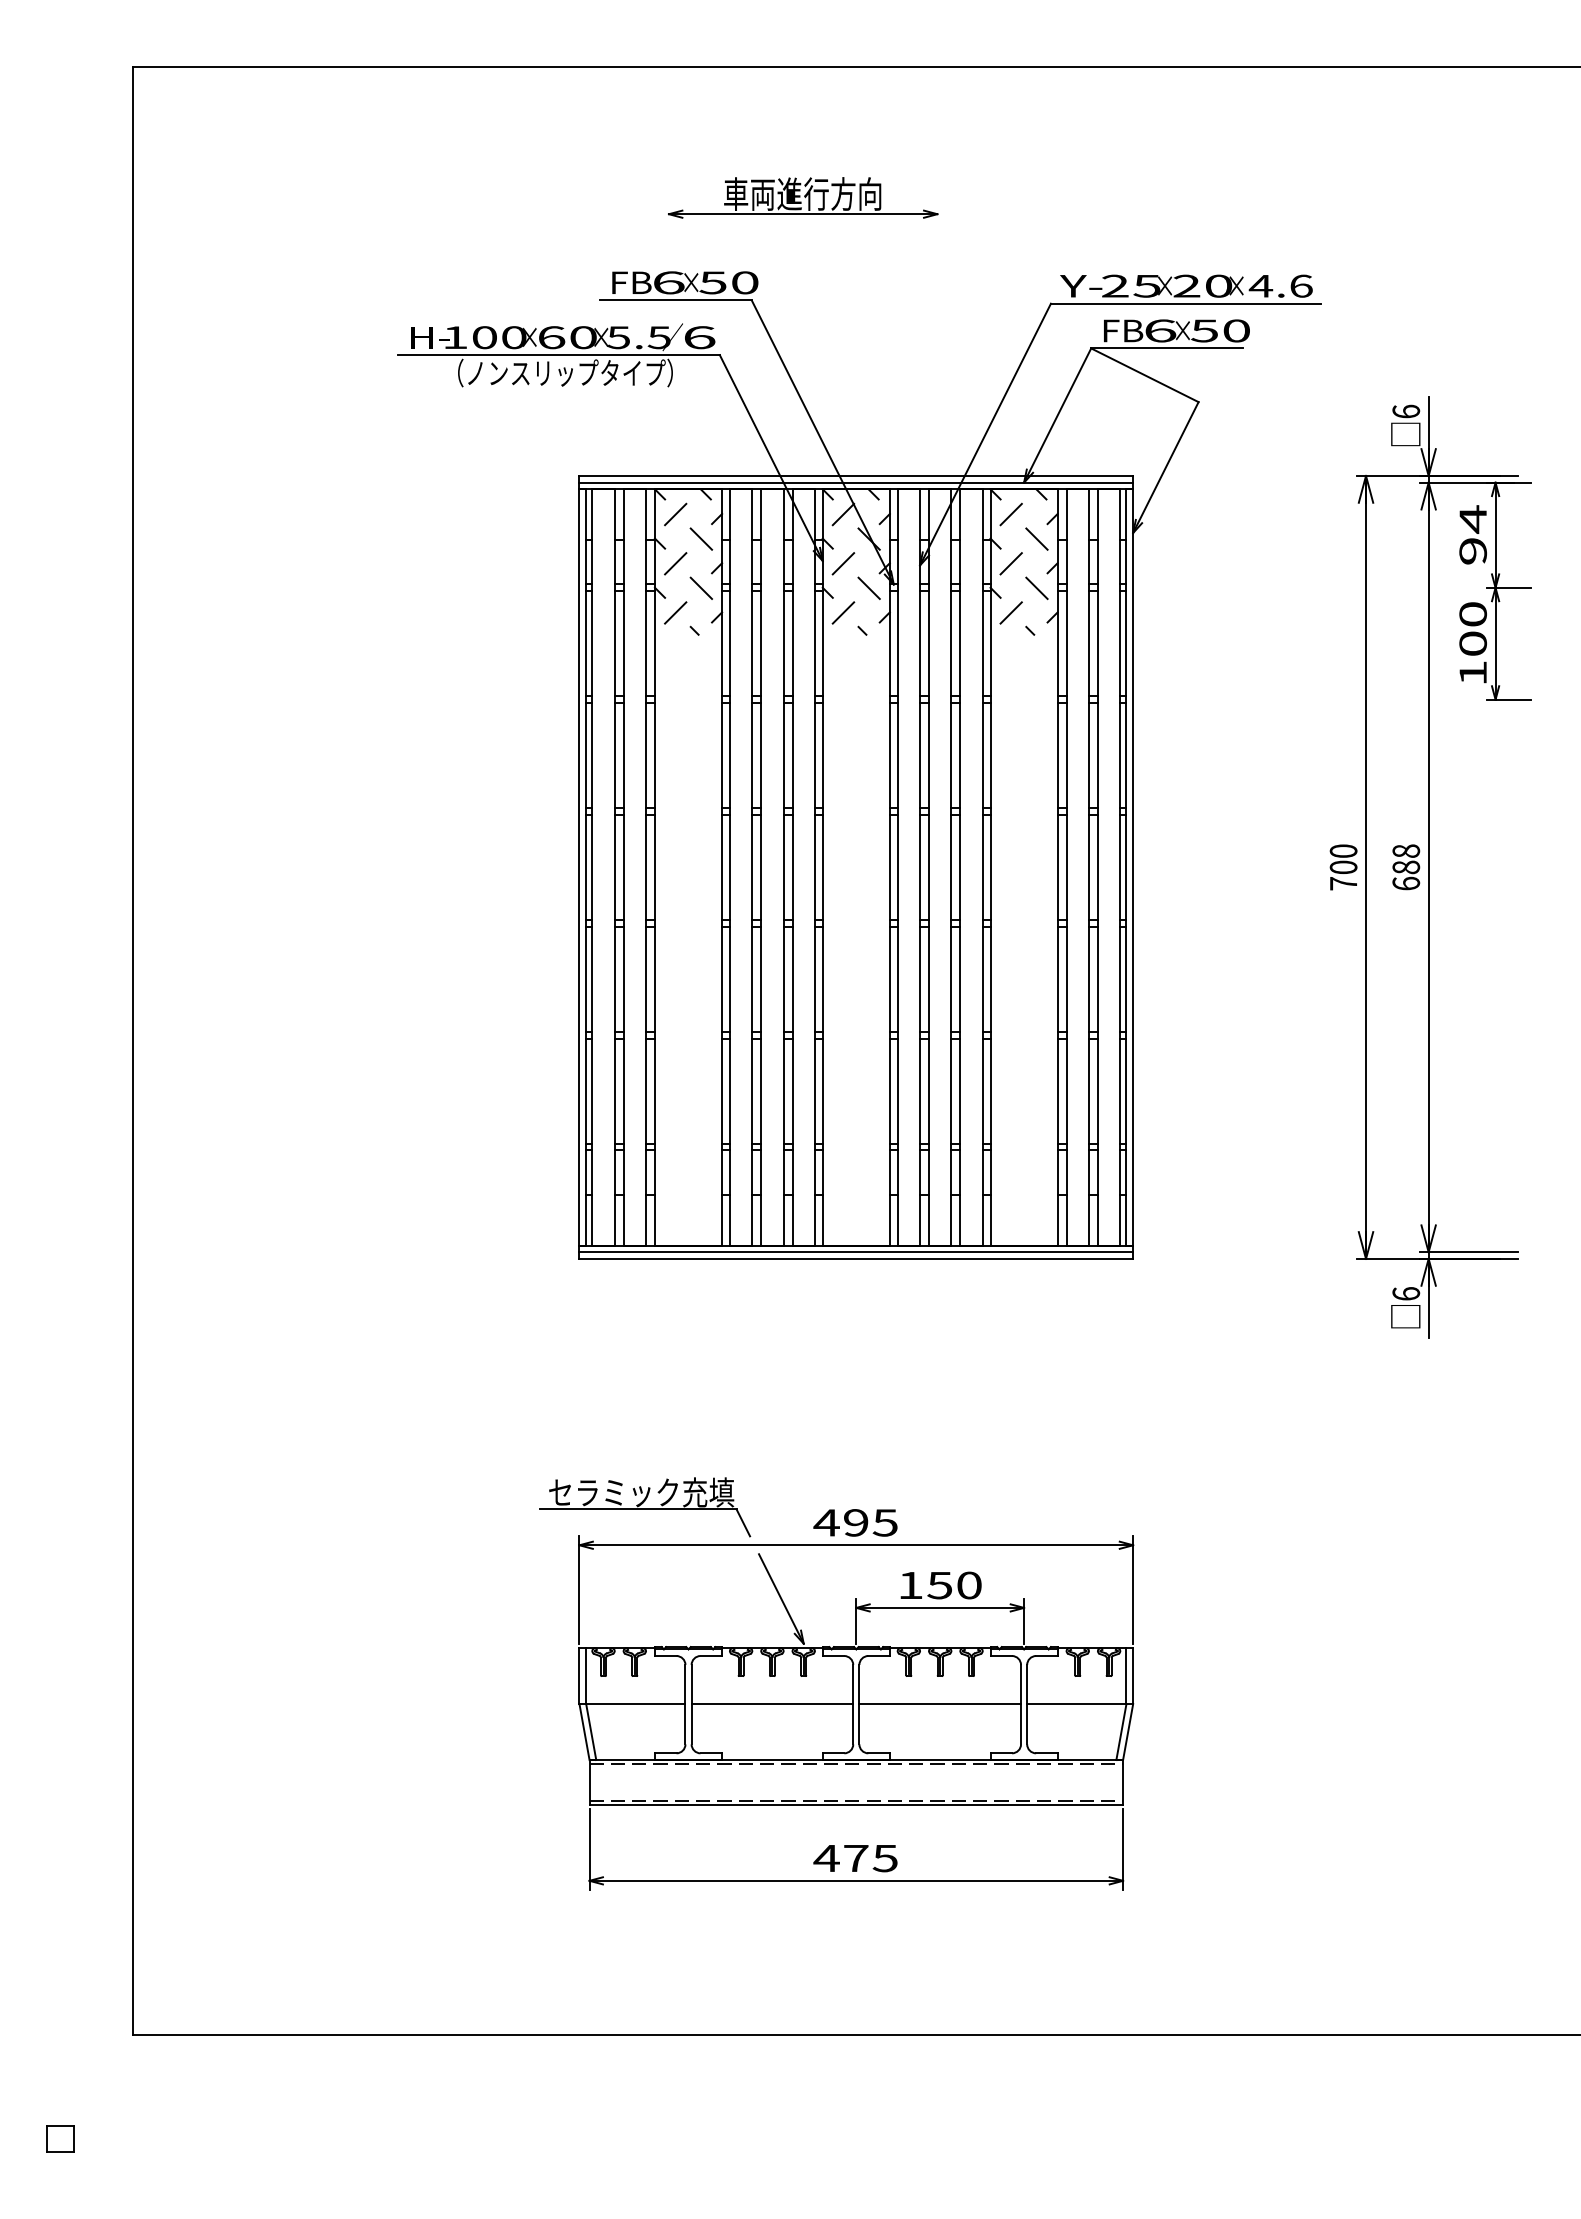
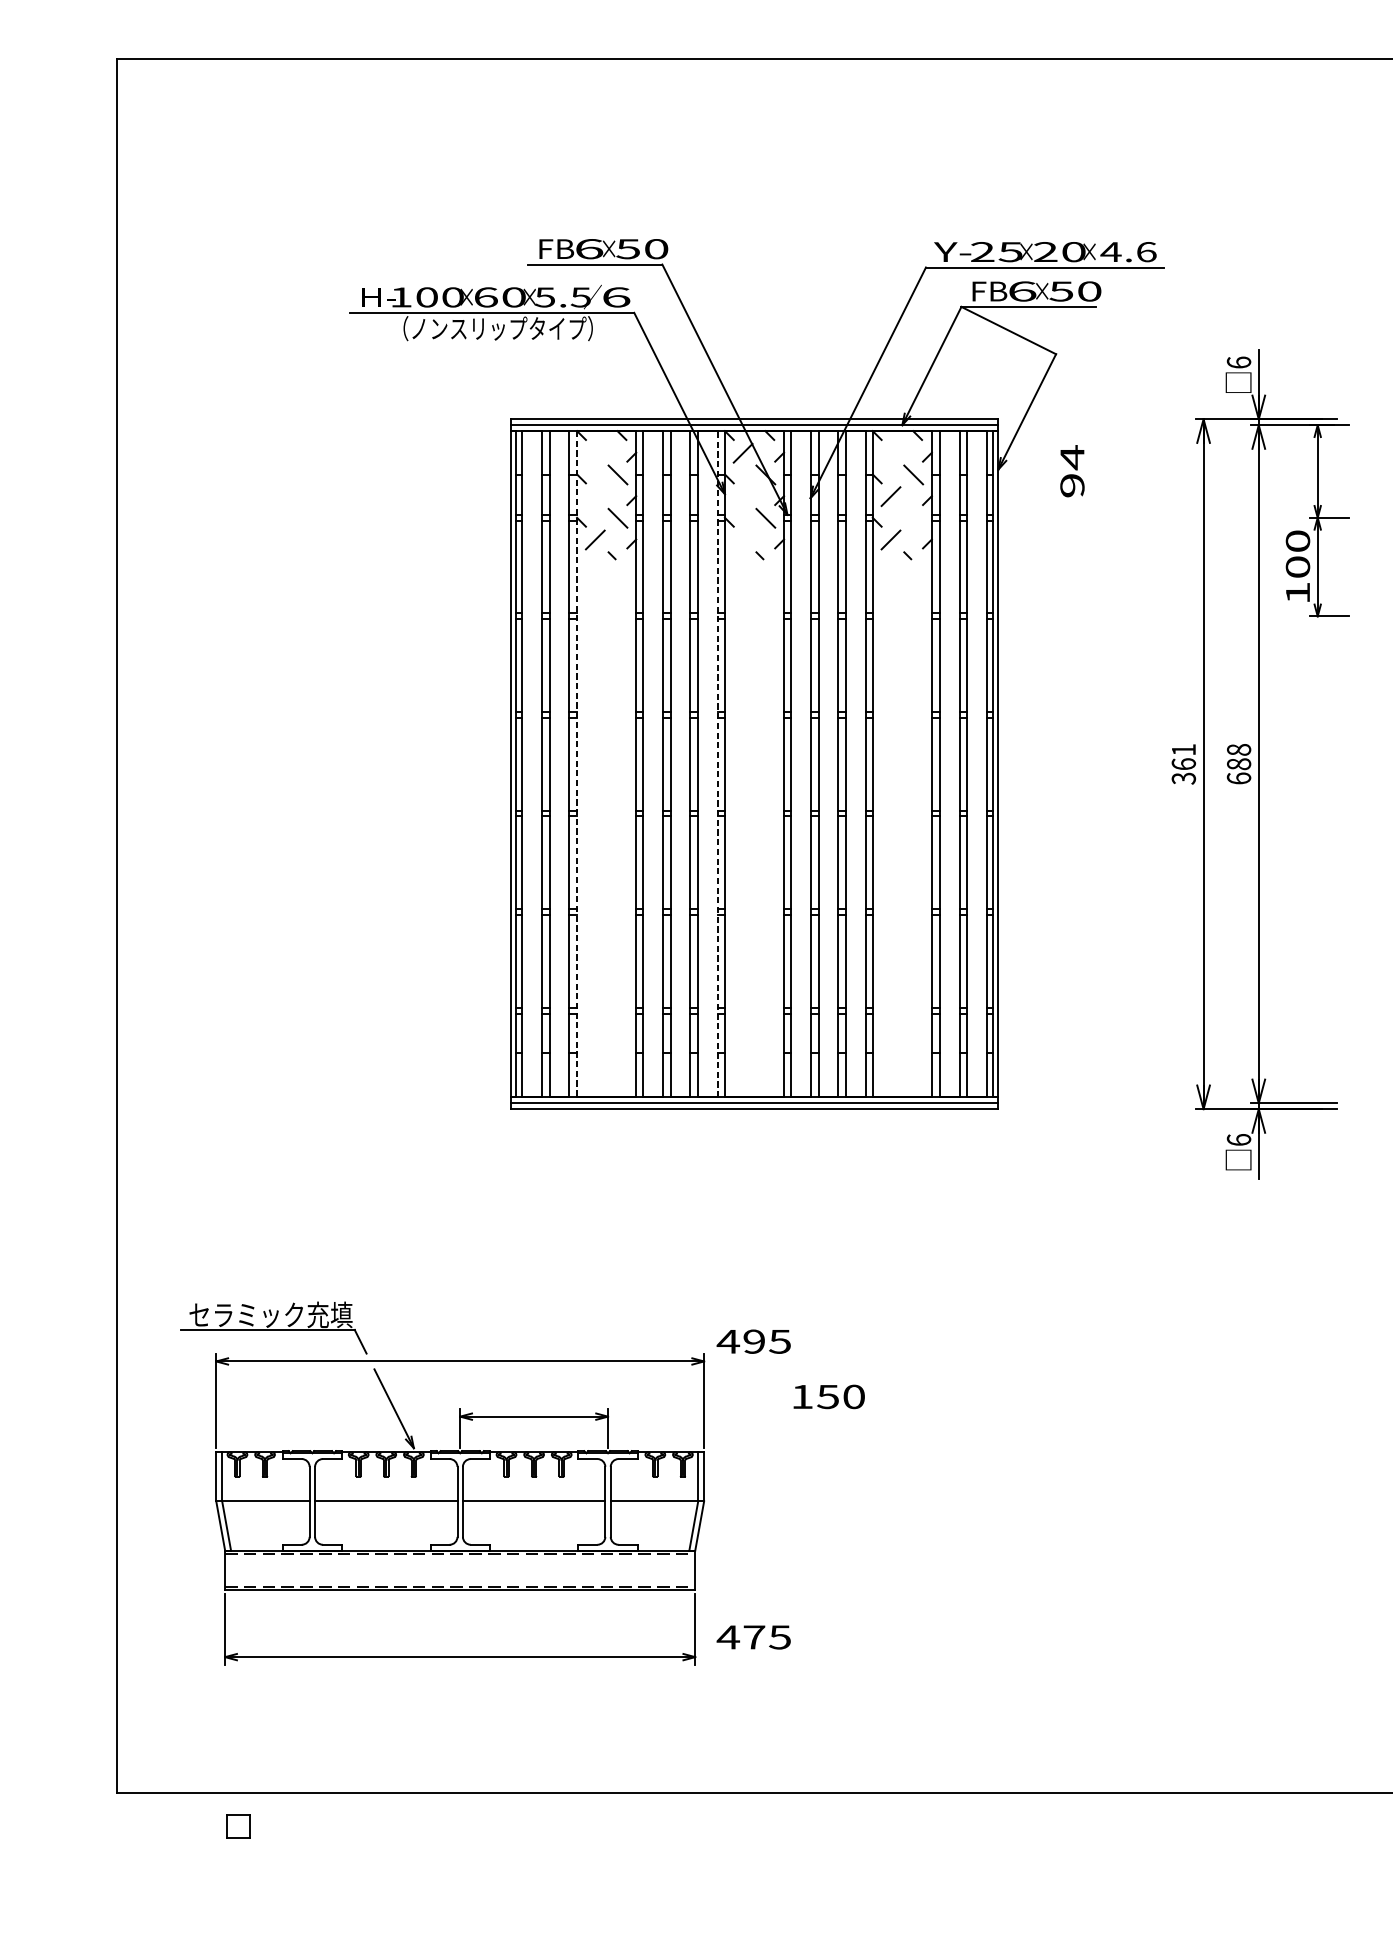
part: (803, 197) -> (707, 173), removed
line: (675, 514) -> (595, 453), removed
line: (1010, 514) -> (890, 453), removed
text: (1472, 534) -> (1071, 470), moved
line: (675, 563) -> (595, 496), removed
line: (843, 563) -> (743, 496), removed
line: (1036, 587) -> (913, 517), removed
line: (843, 612) -> (743, 539), removed
line: (814, 866) -> (717, 763), solid -> dashed
line: (654, 867) -> (576, 764), solid -> dashed
text: (1343, 867) -> (1183, 764), 700 -> 361
part: (836, 1683) -> (442, 1483), moved
part: (60, 2138) -> (238, 1825), moved

